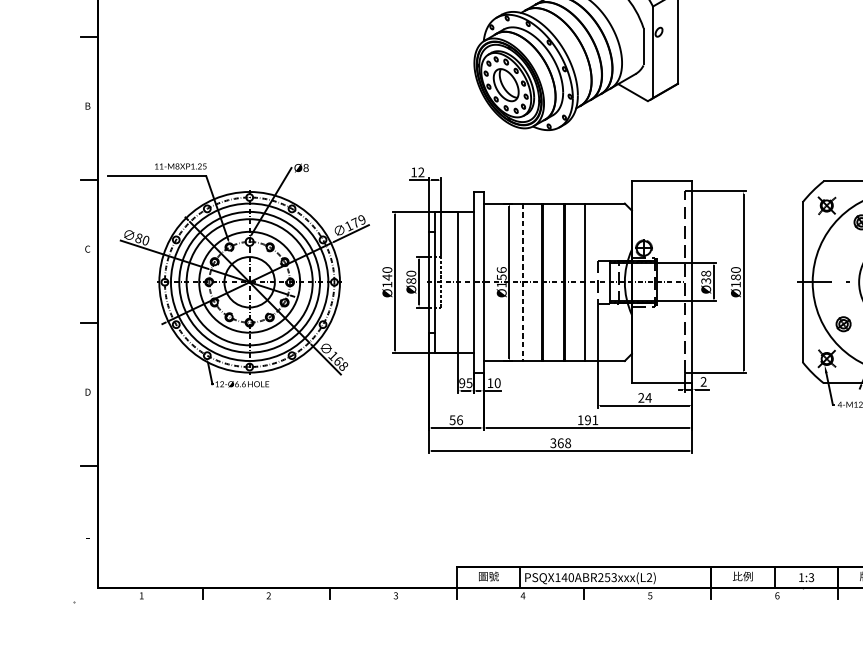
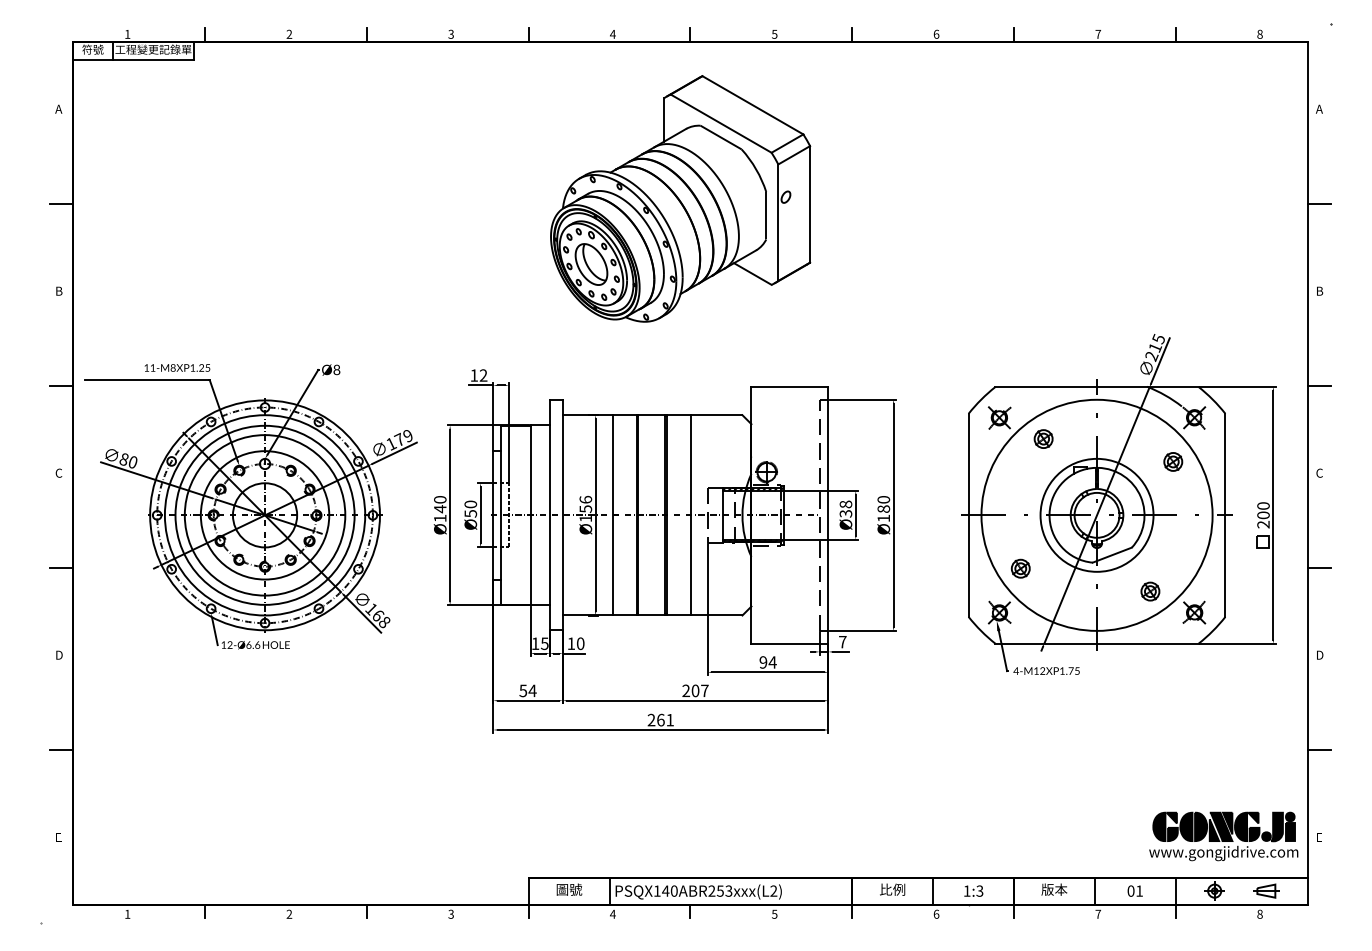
text: (411, 280) -> (470, 513), Ø80 -> Ø50
line: (522, 282) -> (612, 515), dashed -> solid
text: (703, 381) -> (842, 641), 2 -> 7
text: (462, 383) -> (535, 643), 95 -> 15
text: (641, 397) -> (763, 662), 24 -> 94
text: (459, 419) -> (532, 690), 56 -> 54
text: (587, 419) -> (695, 690), 191 -> 207
text: (560, 442) -> (660, 719), 368 -> 261

